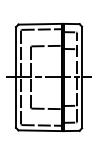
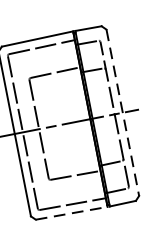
line: (82, 77) -> (123, 112), solid -> dashed
line: (40, 130) -> (71, 212), solid -> dashed

